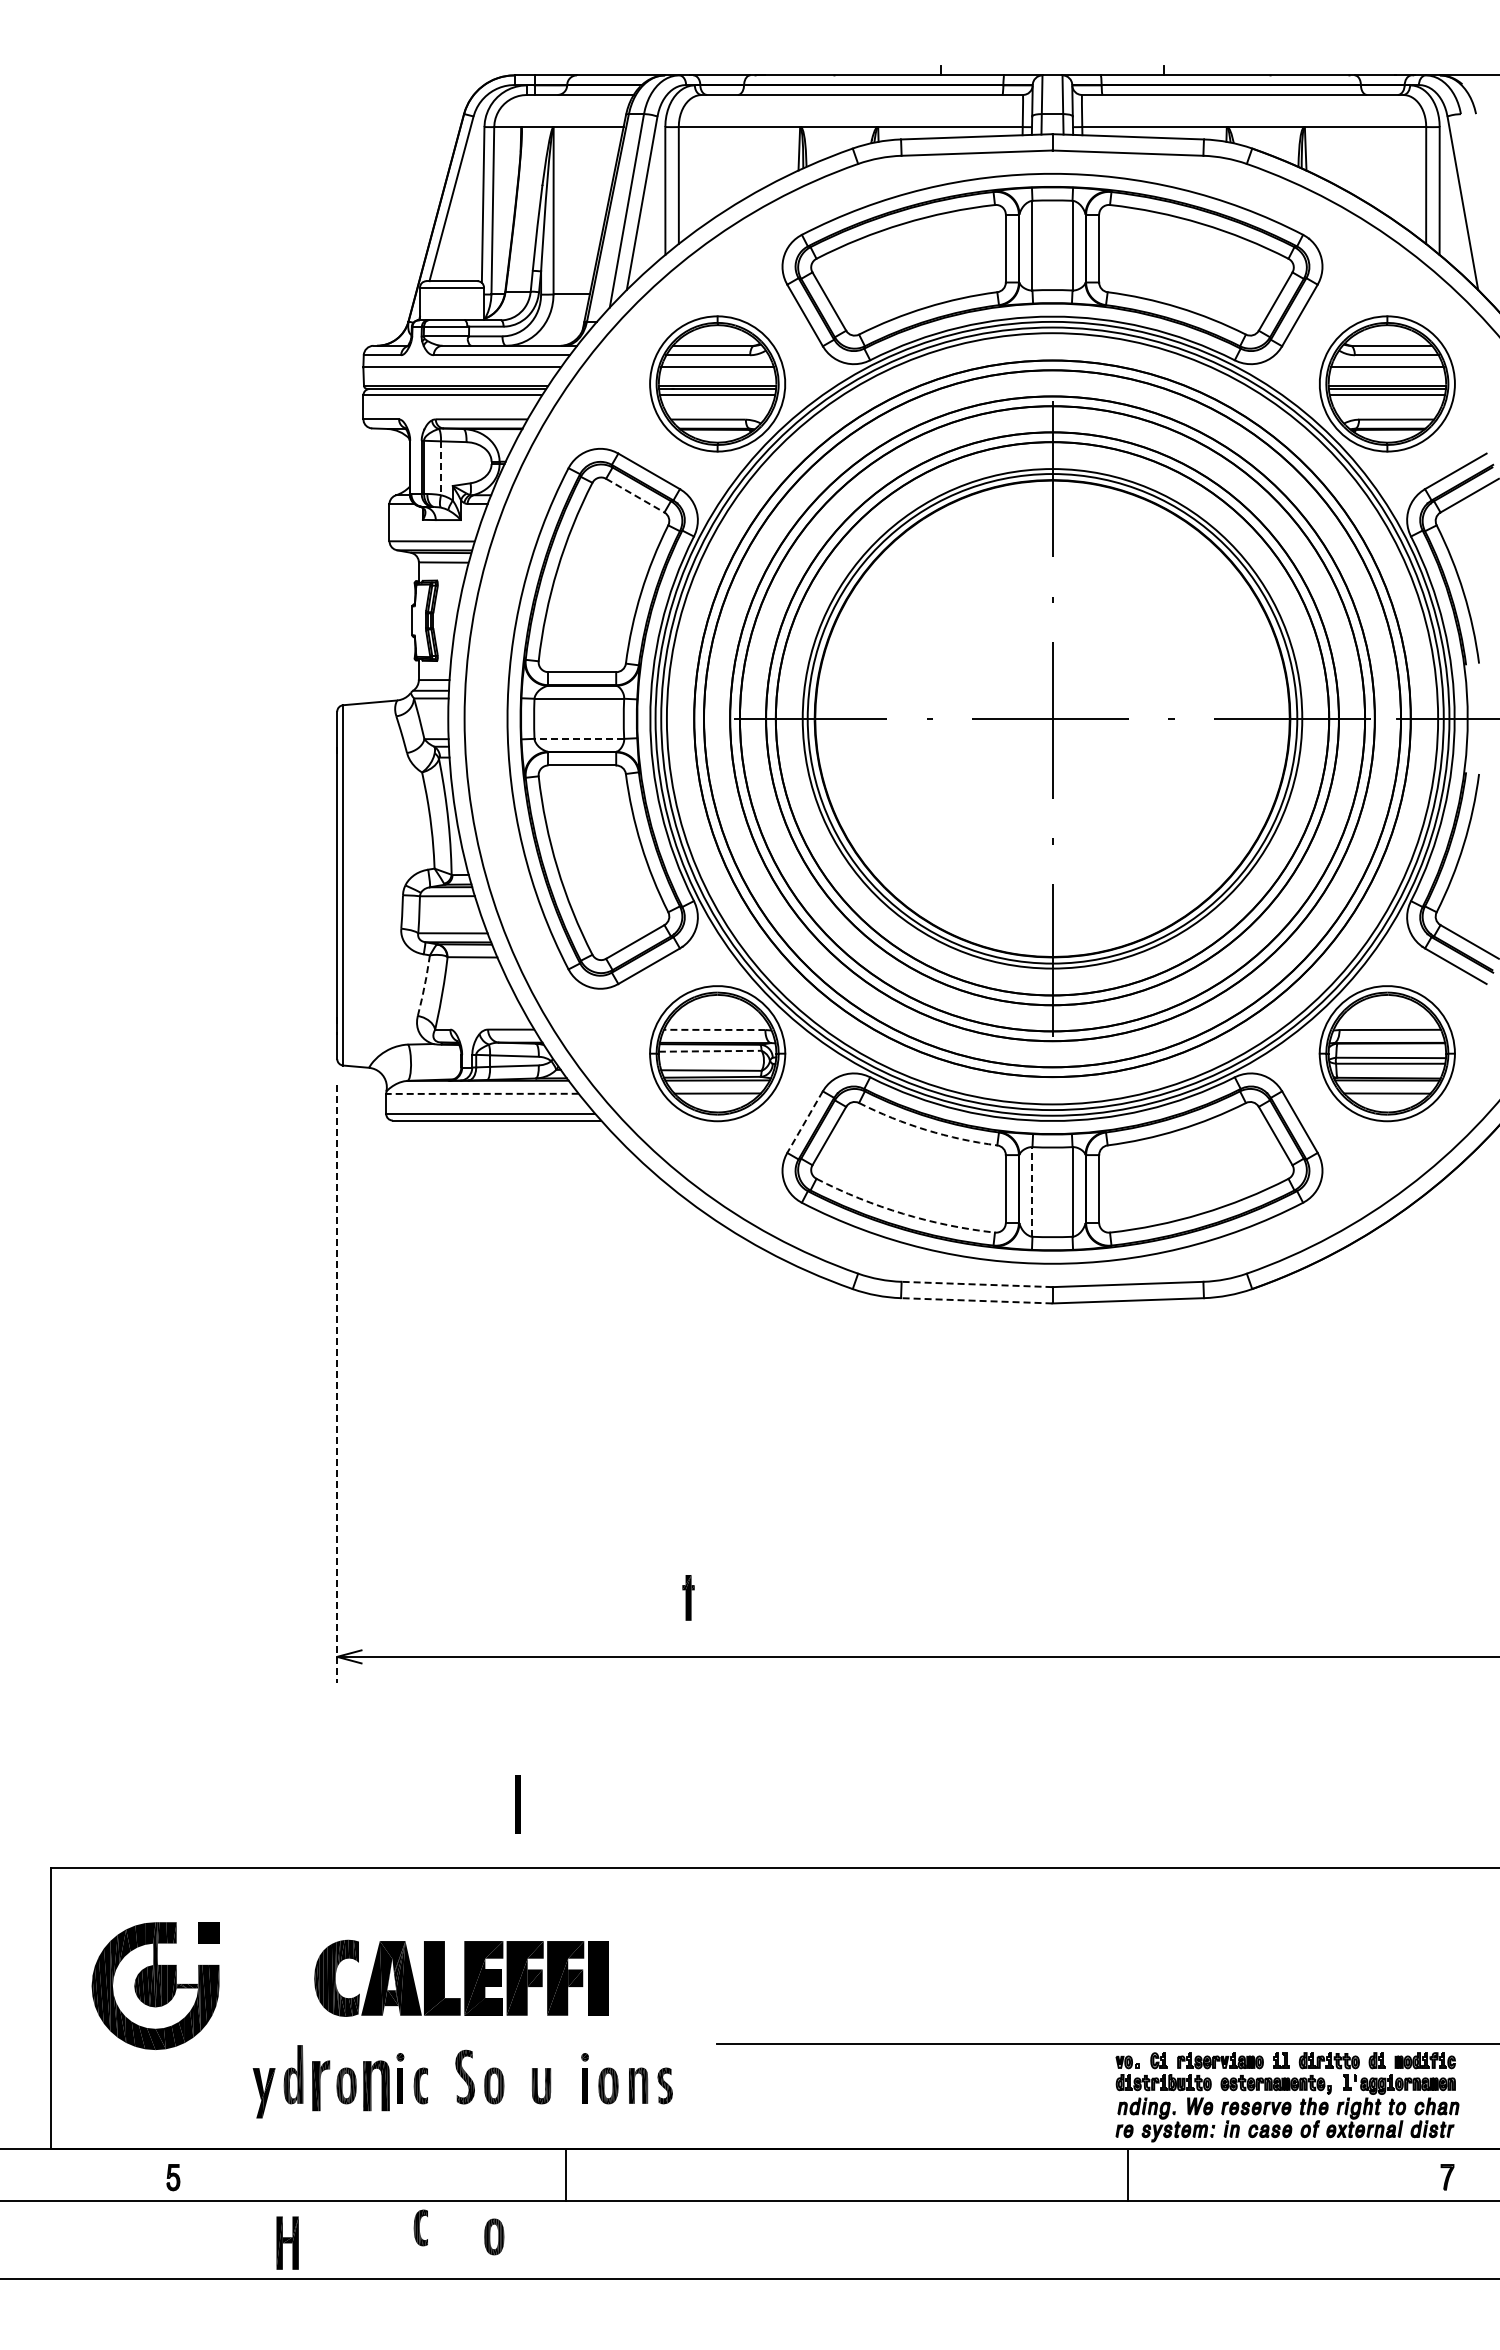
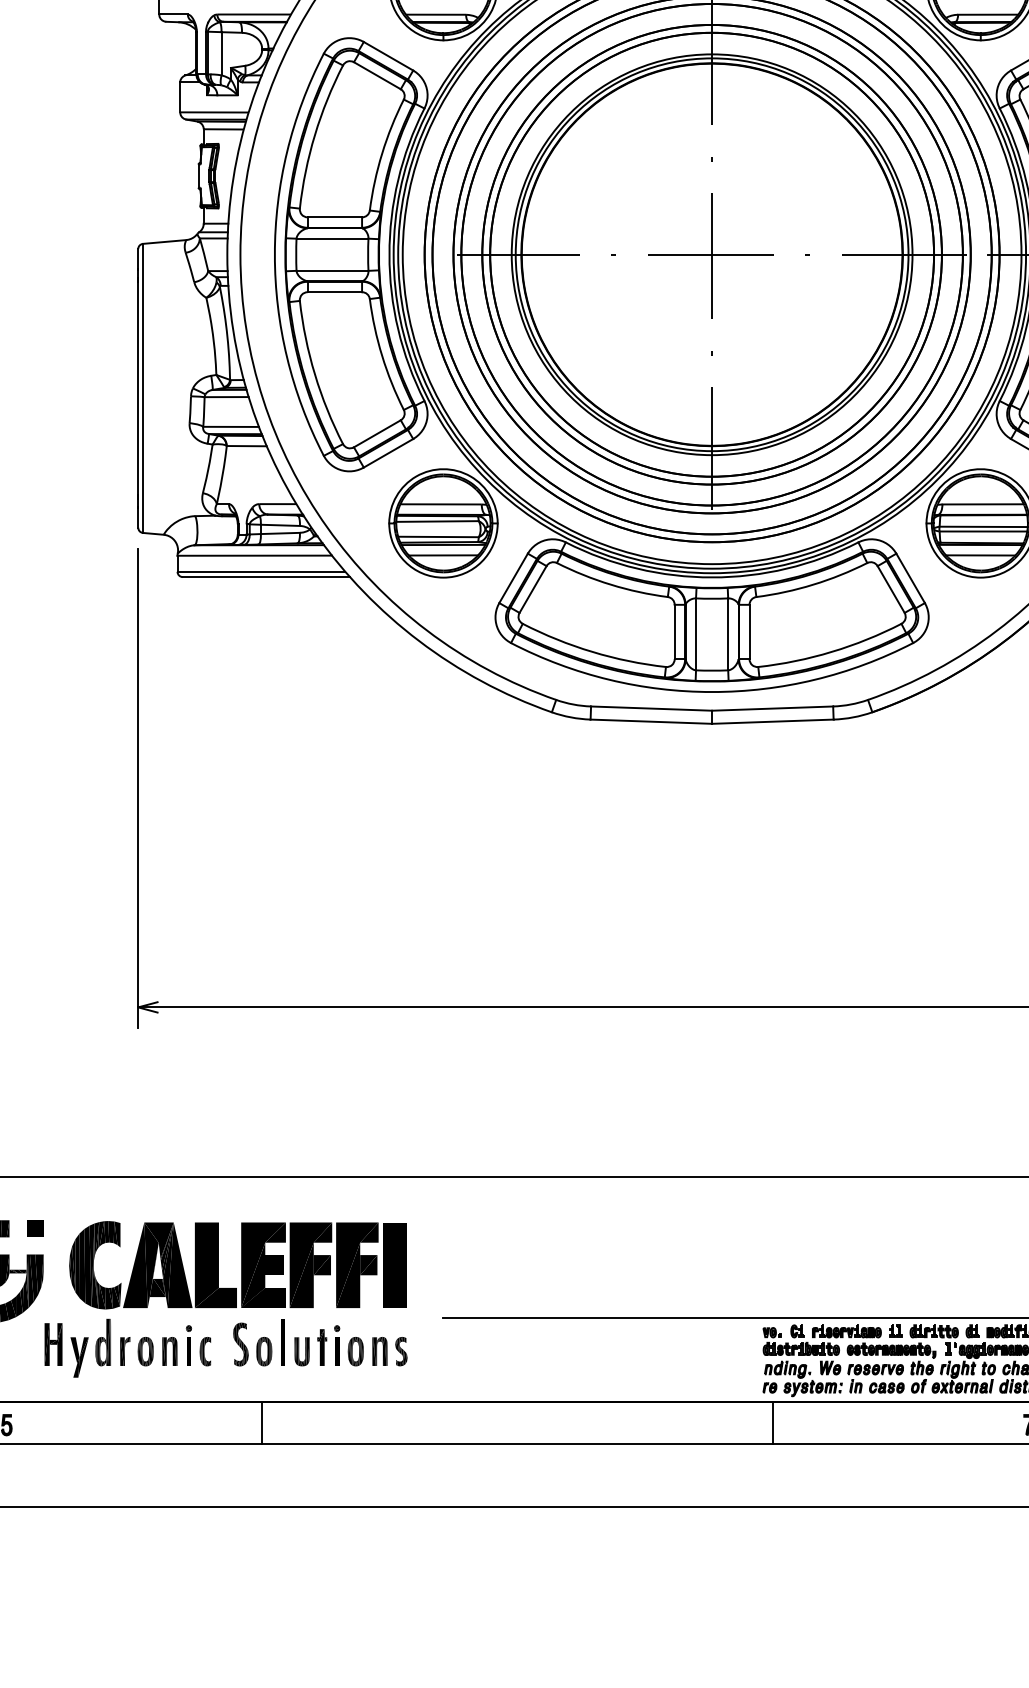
line: (441, 468) -> (221, 53), dashed -> solid
line: (635, 495) -> (377, 75), dashed -> solid
line: (579, 738) -> (332, 270), dashed -> solid
line: (424, 986) -> (208, 469), dashed -> solid
line: (714, 1029) -> (440, 504), dashed -> solid
line: (710, 1051) -> (437, 521), dashed -> solid
line: (481, 1093) -> (254, 555), dashed -> solid
line: (805, 1122) -> (513, 578), dashed -> solid
arc: (926, 1130) -> (611, 585), dashed -> solid
line: (1032, 1191) -> (696, 634), dashed -> solid
arc: (903, 1213) -> (592, 651), dashed -> solid
line: (976, 1284) -> (651, 708), dashed -> solid
line: (976, 1300) -> (651, 721), dashed -> solid
line: (337, 1384) -> (138, 788), dashed -> solid
part: (688, 1597) -> (322, 1347), moved
part: (517, 1804) -> (282, 1342), moved
part: (461, 1978) -> (237, 1265), size x1.43
part: (320, 2085) -> (124, 1351), size x0.71
part: (376, 2085) -> (169, 1351), size x0.71
line: (566, 2174) -> (262, 1422), moved
part: (420, 2227) -> (205, 1465), removed
part: (494, 2236) -> (264, 1472), removed
part: (287, 2242) -> (53, 1344), moved

